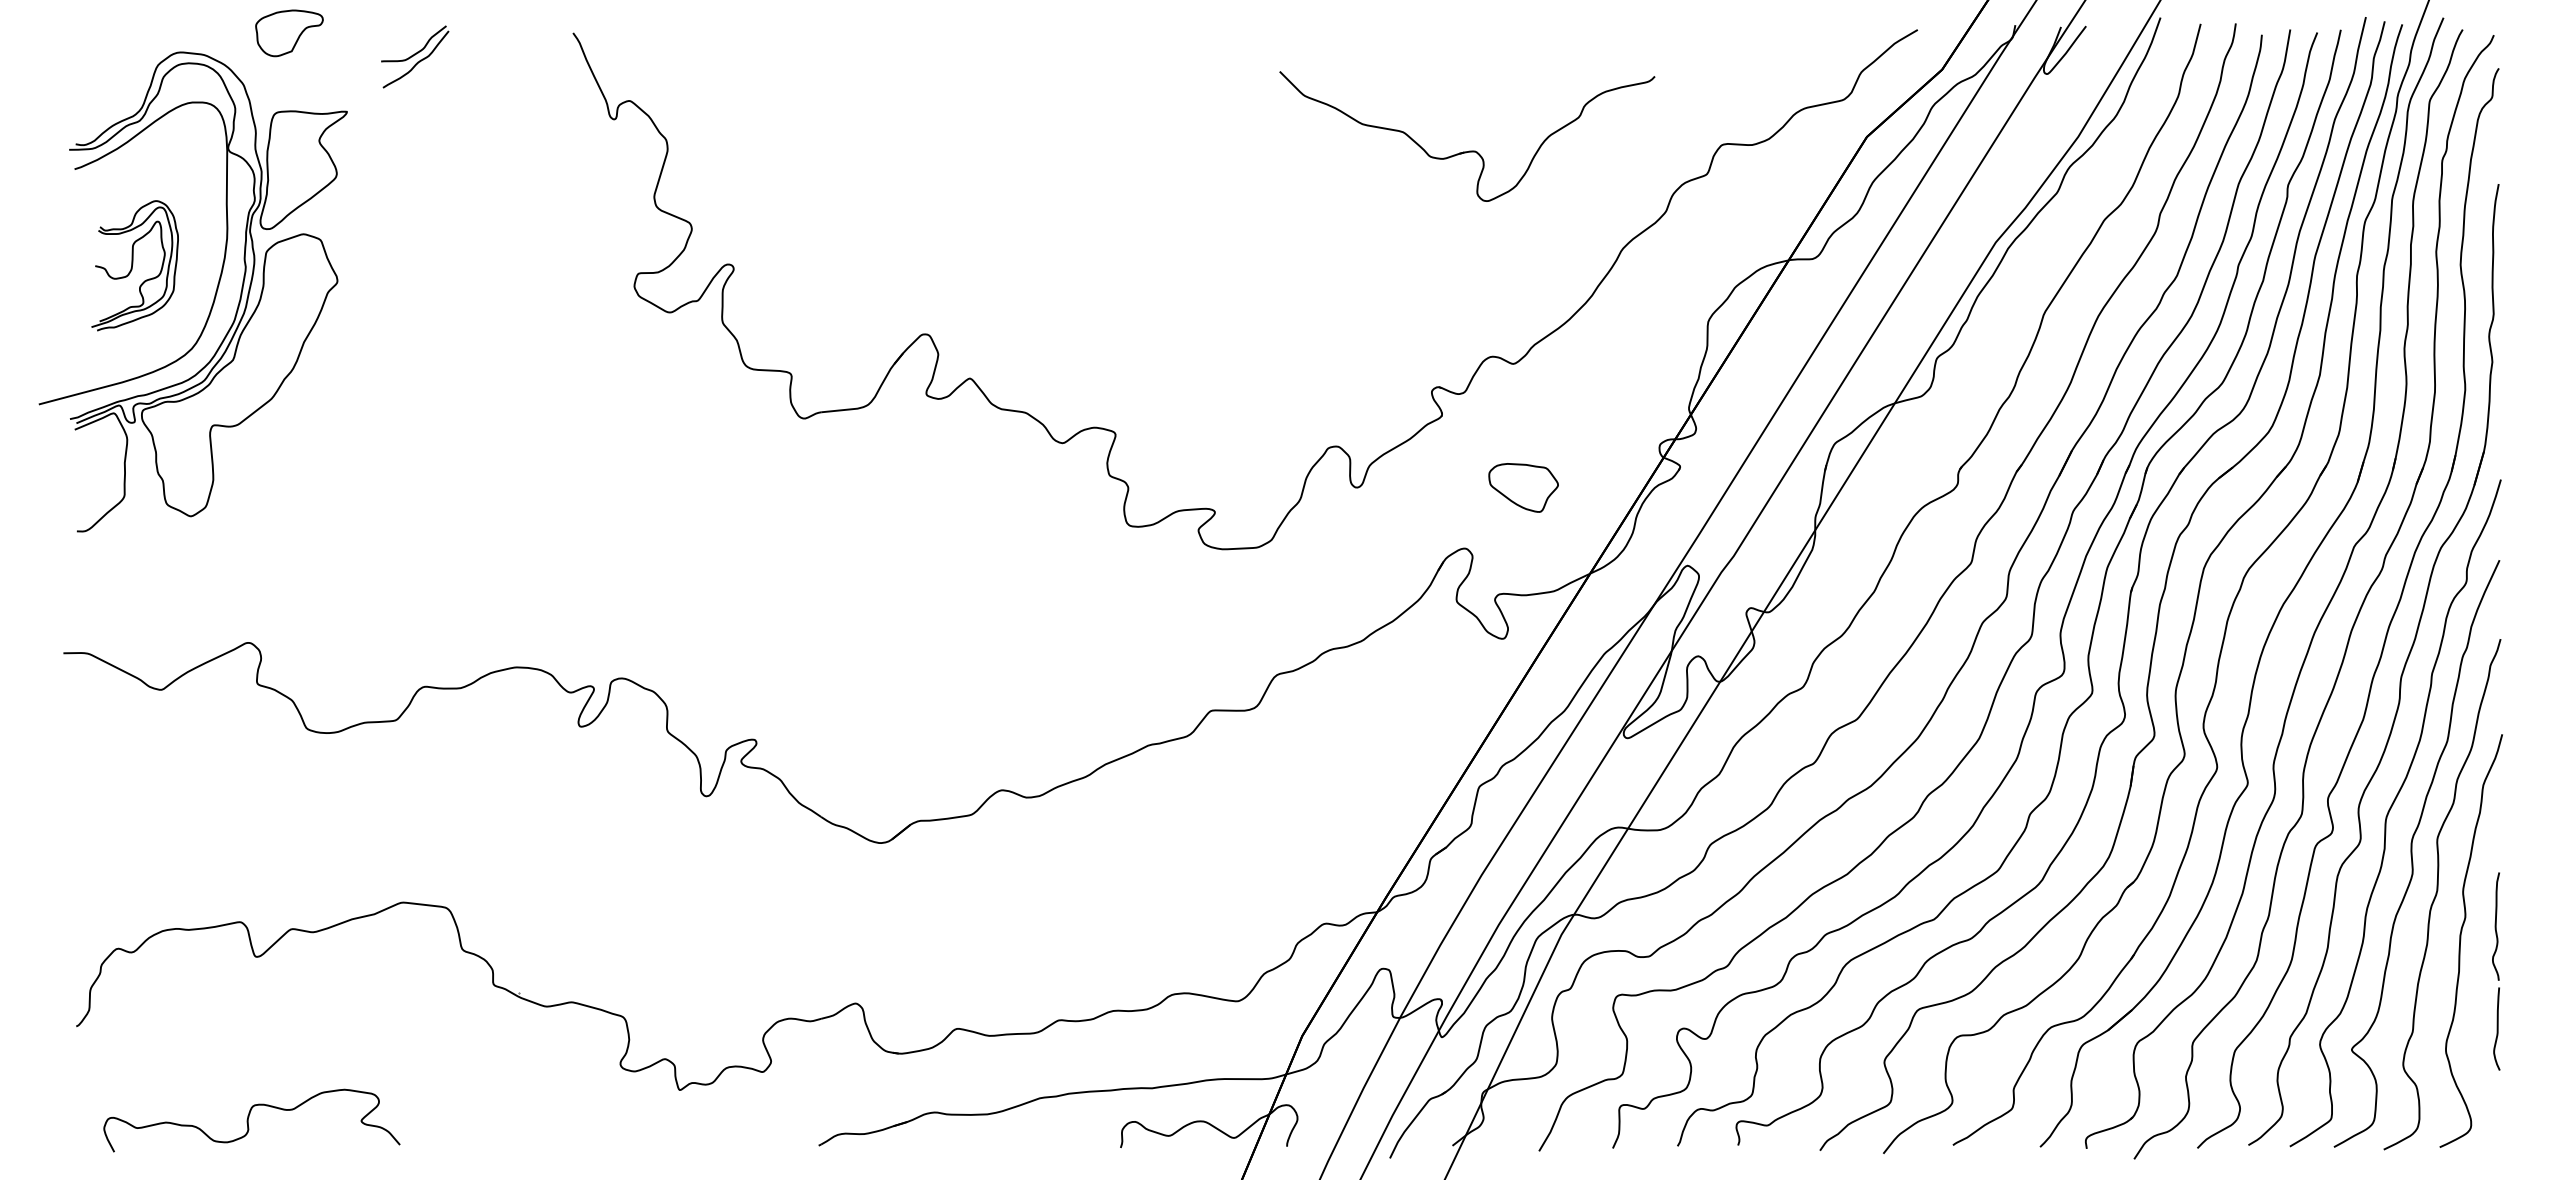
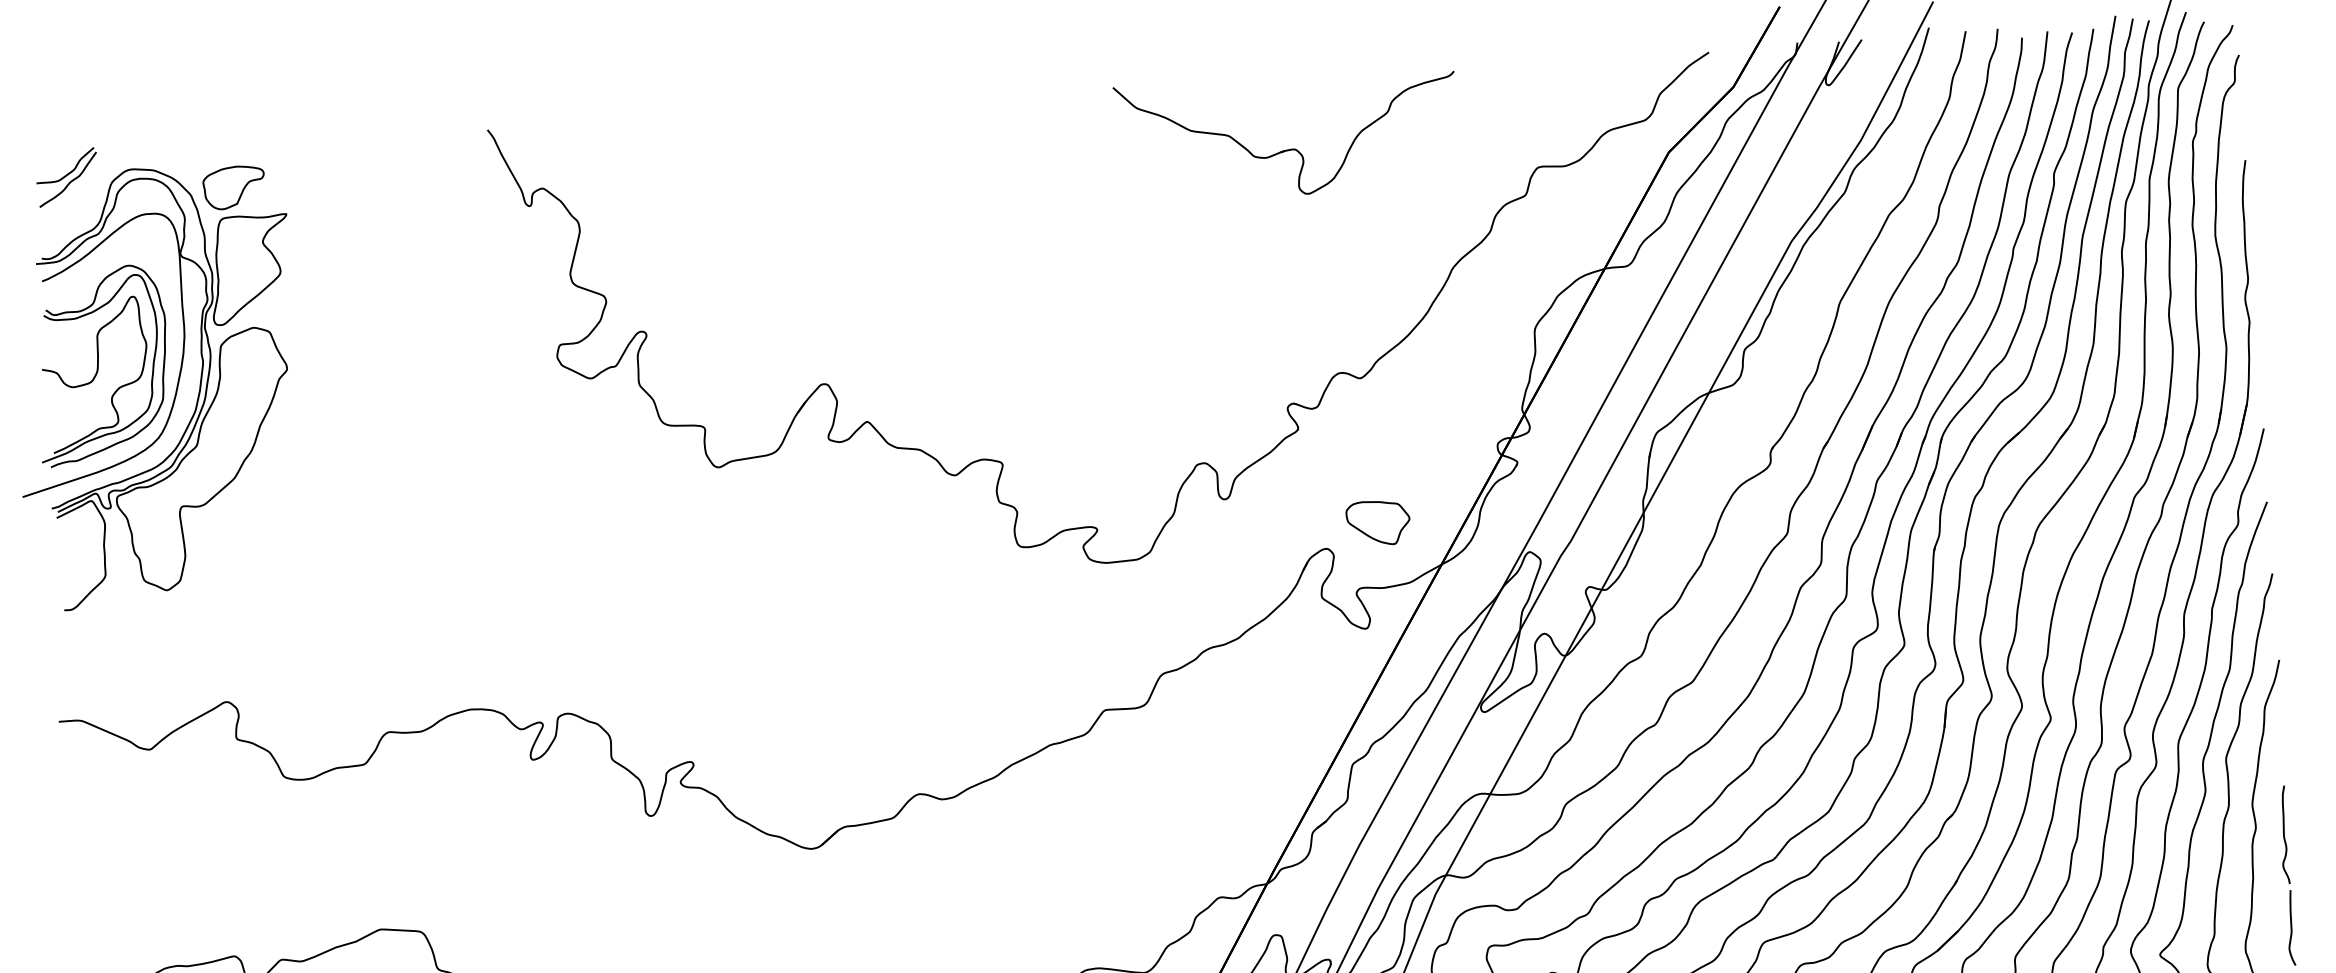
part: (289, 33) -> (234, 187), moved
part: (415, 56) -> (67, 177), moved
part: (1469, 150) -> (1289, 148), moved
part: (134, 265) -> (101, 365), size x1.67
part: (1523, 487) -> (1378, 522), moved

